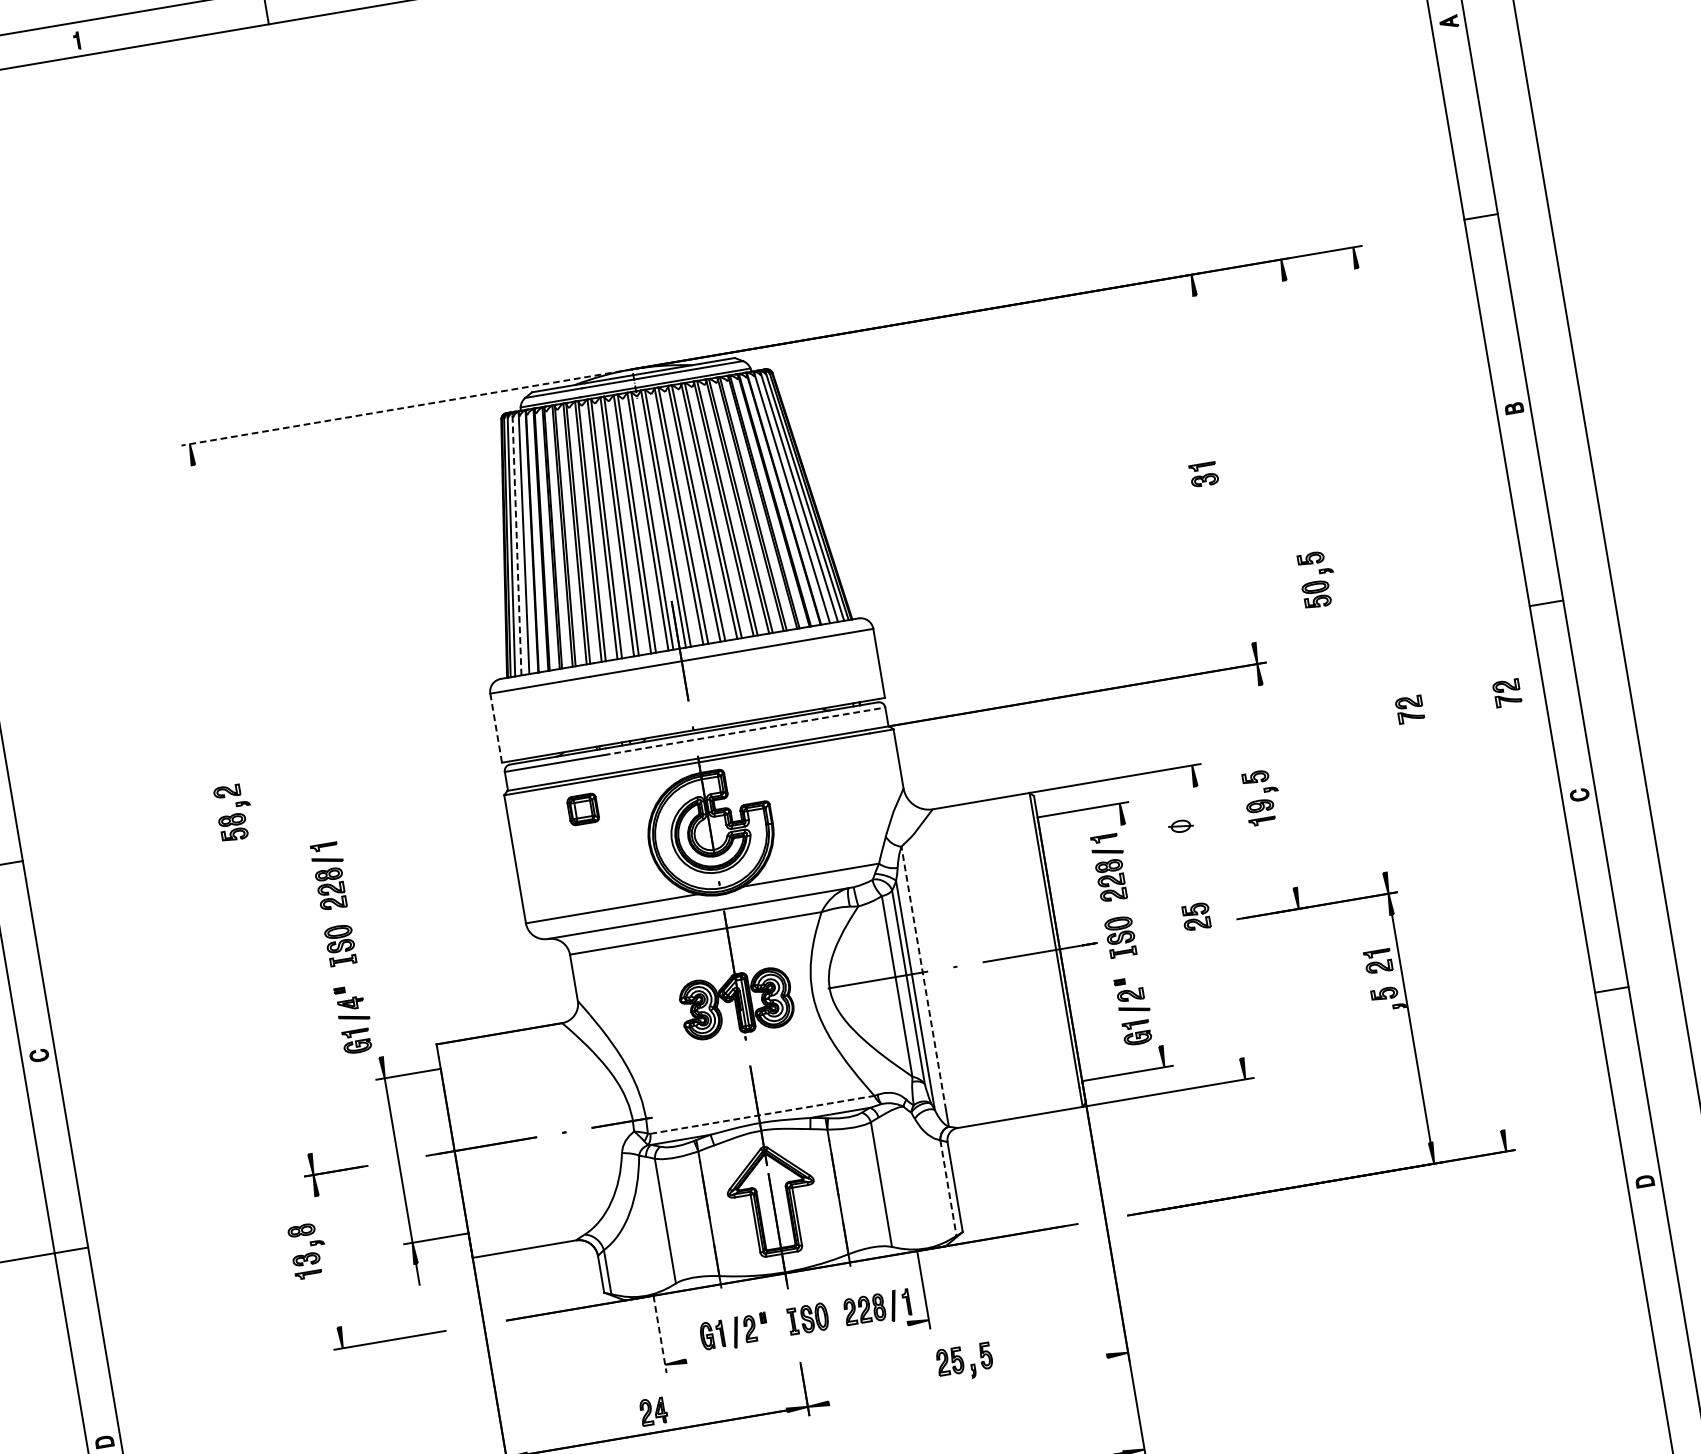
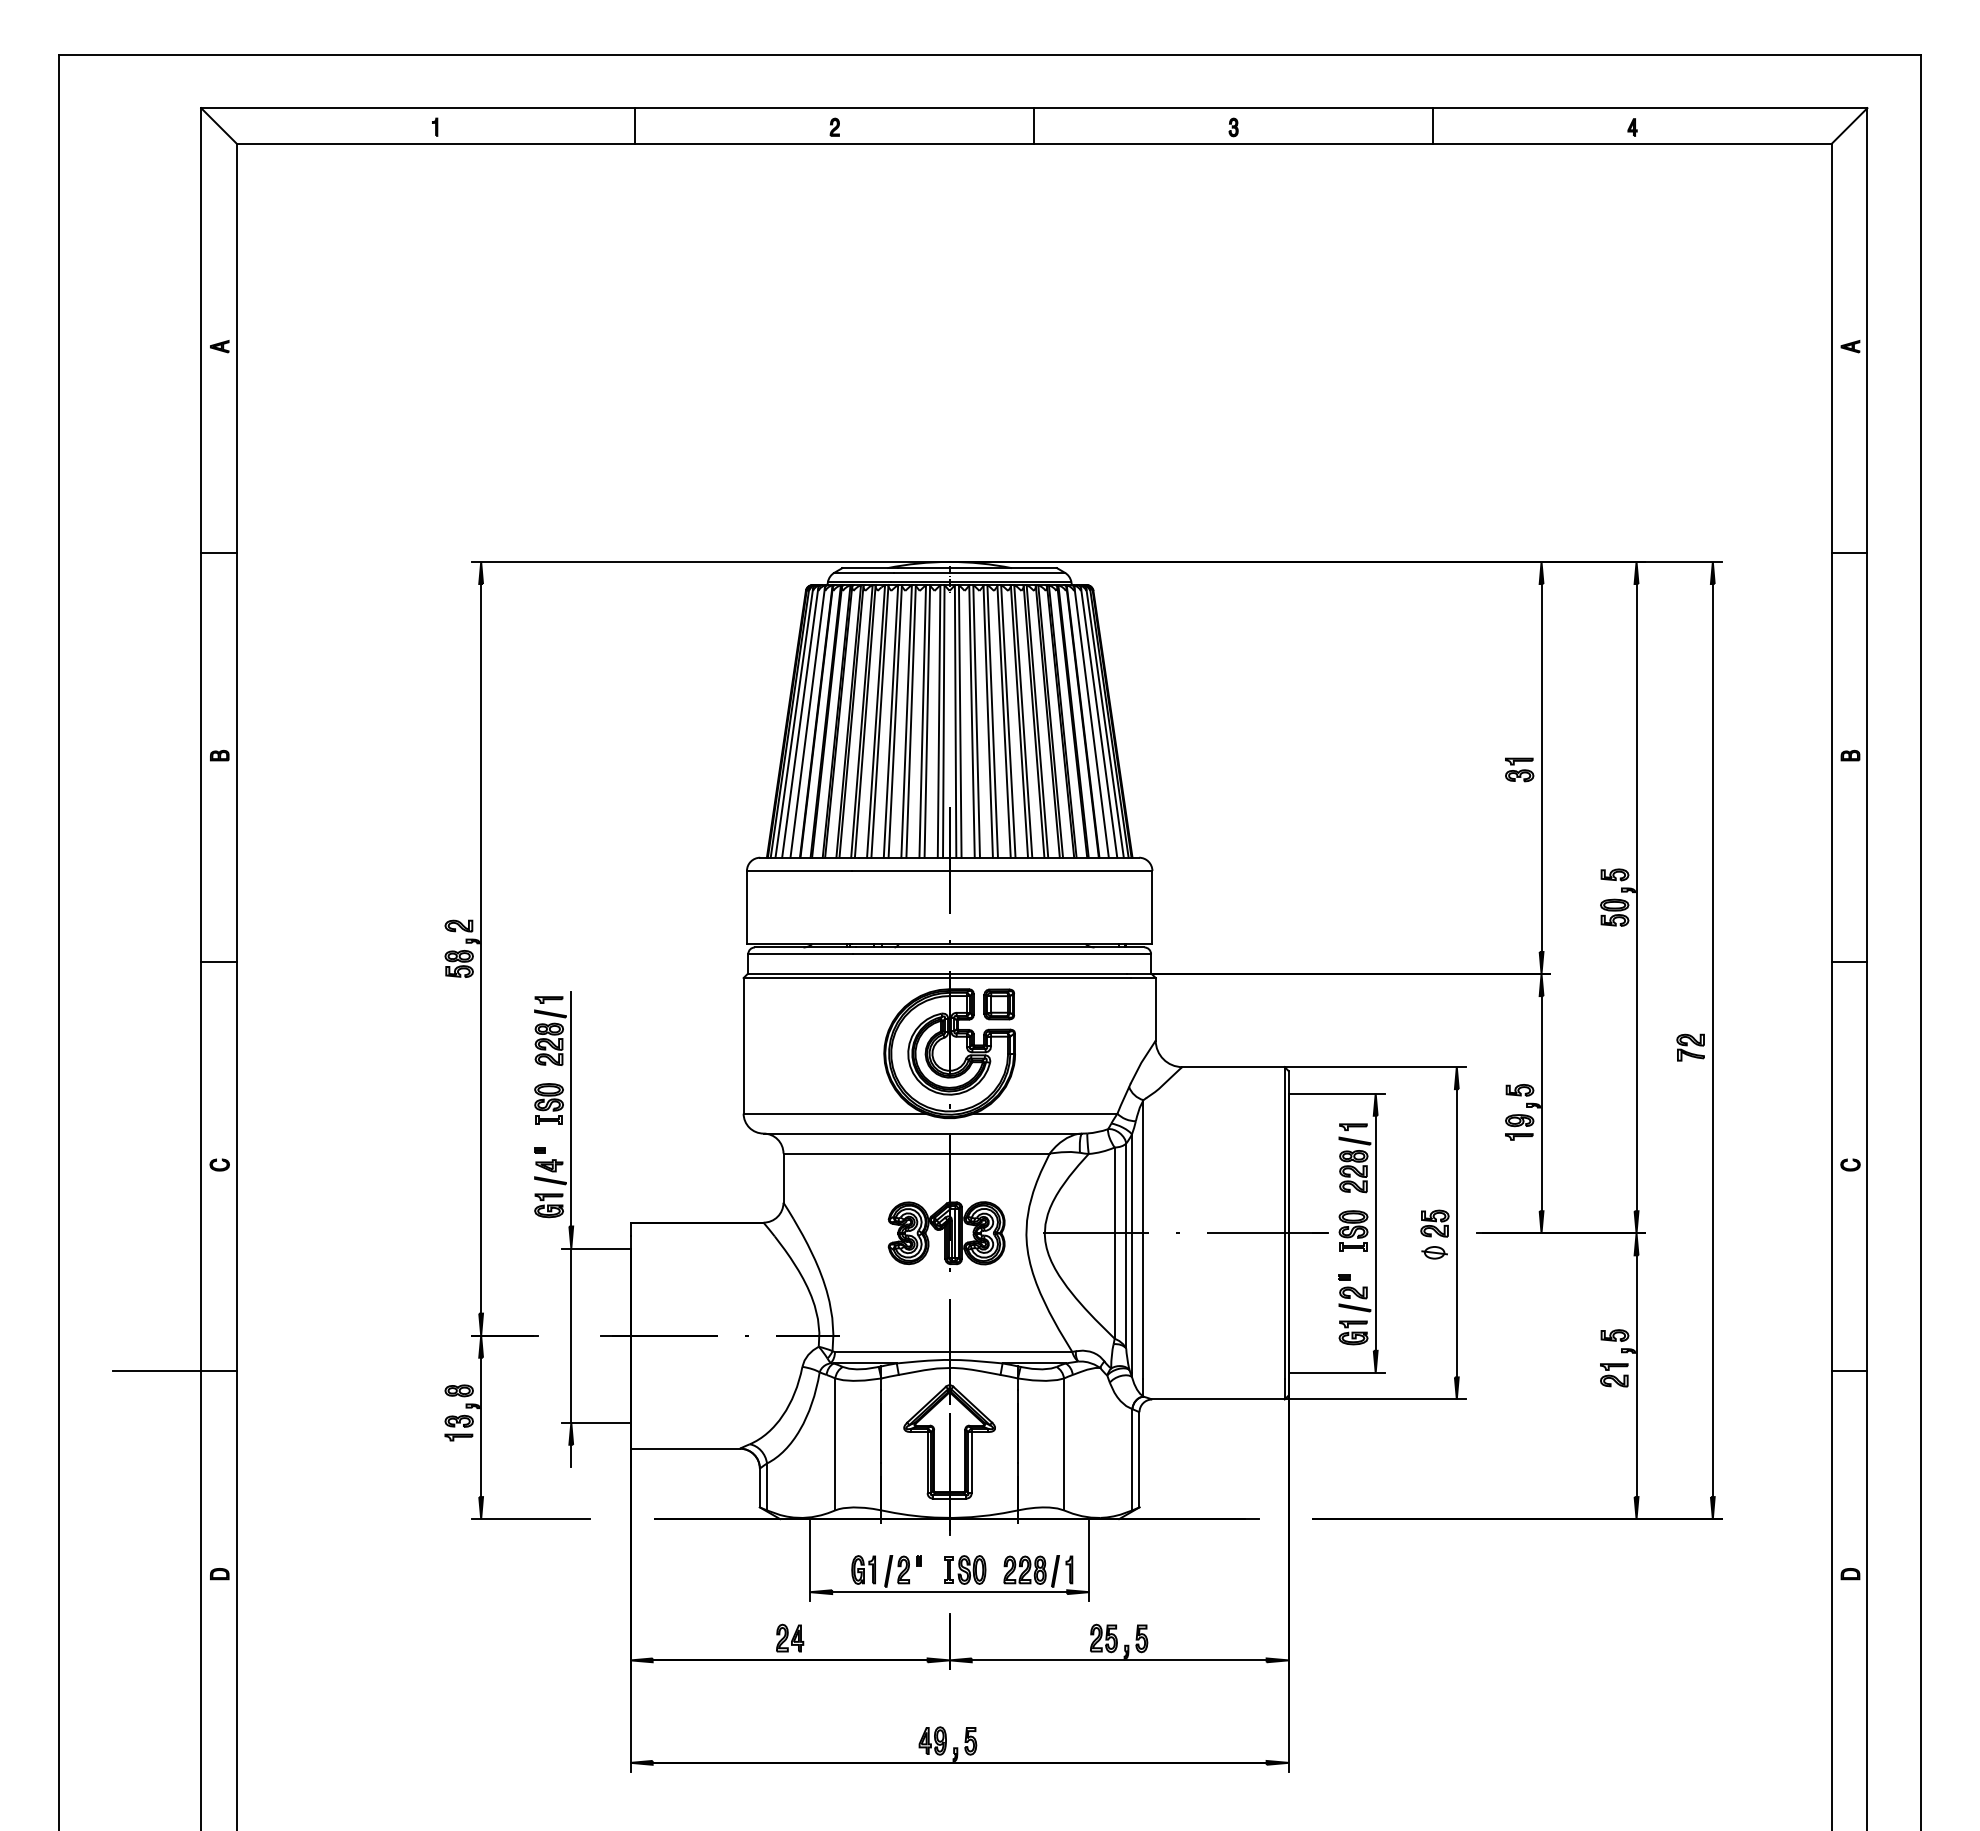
line: (406, 407) -> (710, 561), dashed -> solid
line: (1224, 468) -> (1541, 767), added
line: (517, 545) -> (800, 723), dashed -> solid
line: (1334, 576) -> (1636, 897), added
part: (1507, 693) -> (1793, 1047), removed
line: (1429, 699) -> (1712, 1040), added
line: (495, 728) -> (746, 907), dashed -> solid
line: (745, 731) -> (1002, 954), dashed -> solid
line: (1277, 786) -> (1541, 1103), added
line: (251, 809) -> (481, 948), added
part: (582, 809) -> (998, 1004), moved
part: (1180, 826) -> (1434, 1252), moved
line: (1218, 922) -> (1456, 1233), added
line: (1141, 934) -> (1375, 1232), added
line: (362, 946) -> (571, 1108), added
part: (1378, 961) -> (1614, 1375), moved
line: (923, 978) -> (1143, 1239), dashed -> solid
line: (762, 1114) -> (953, 1351), dashed -> solid
line: (948, 1187) -> (1132, 1459), dashed -> solid
line: (328, 1261) -> (481, 1427), added
line: (660, 1334) -> (810, 1560), dashed -> solid
line: (796, 1342) -> (949, 1592), added
line: (967, 1380) -> (1118, 1660), added

